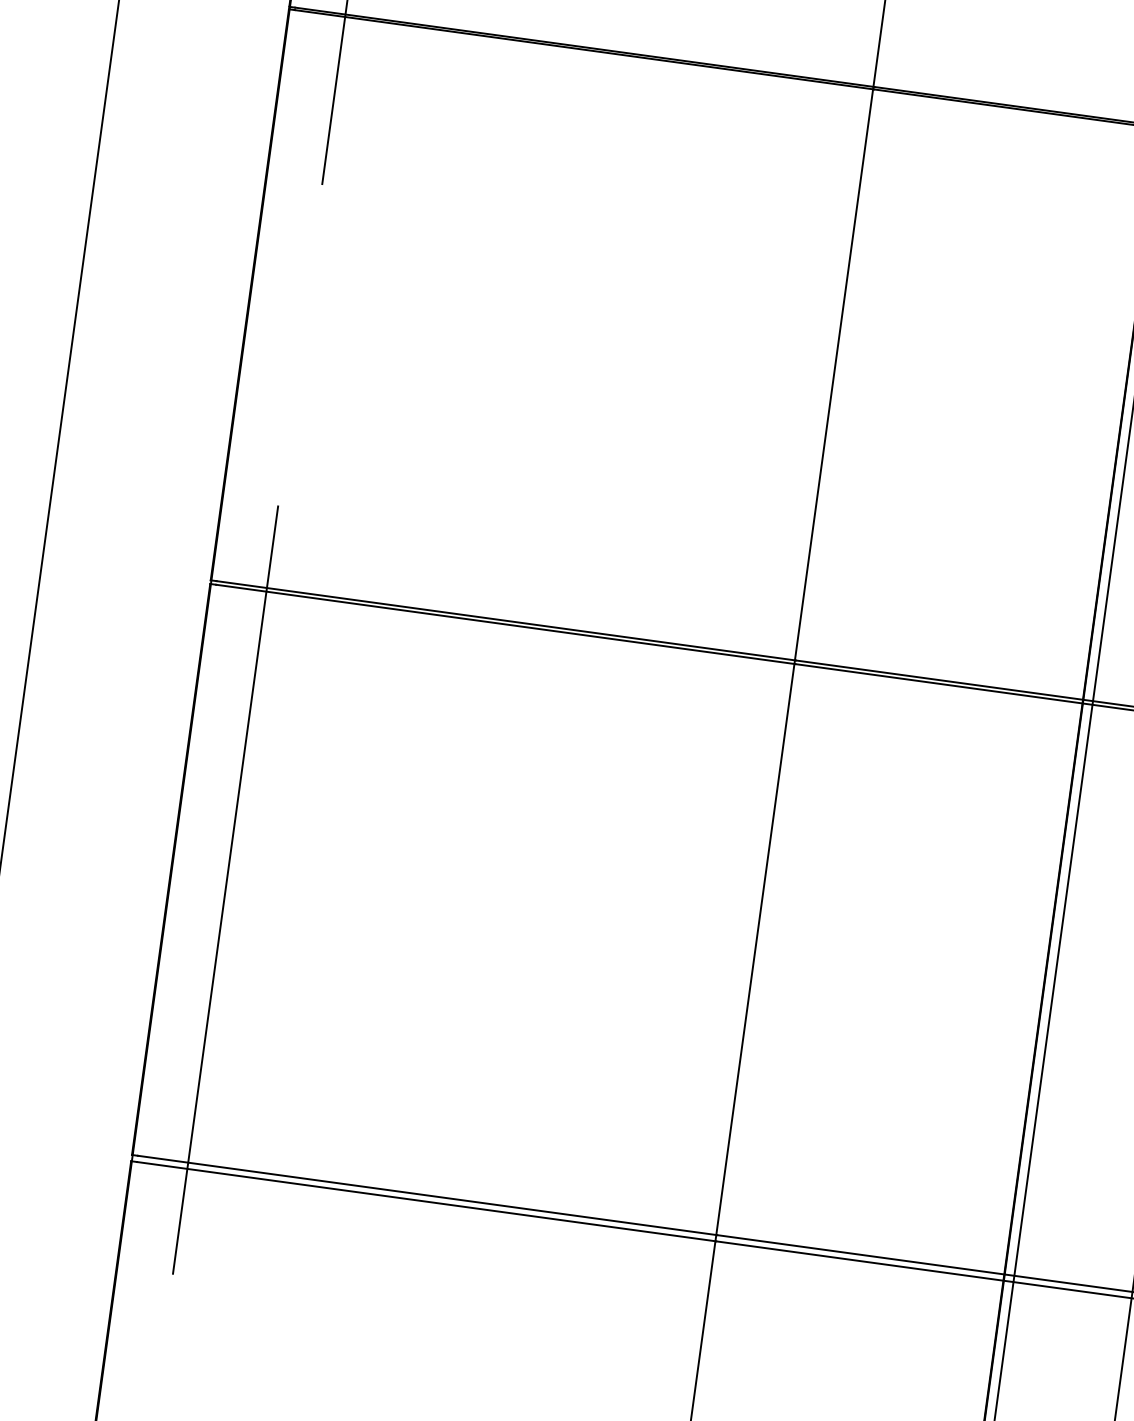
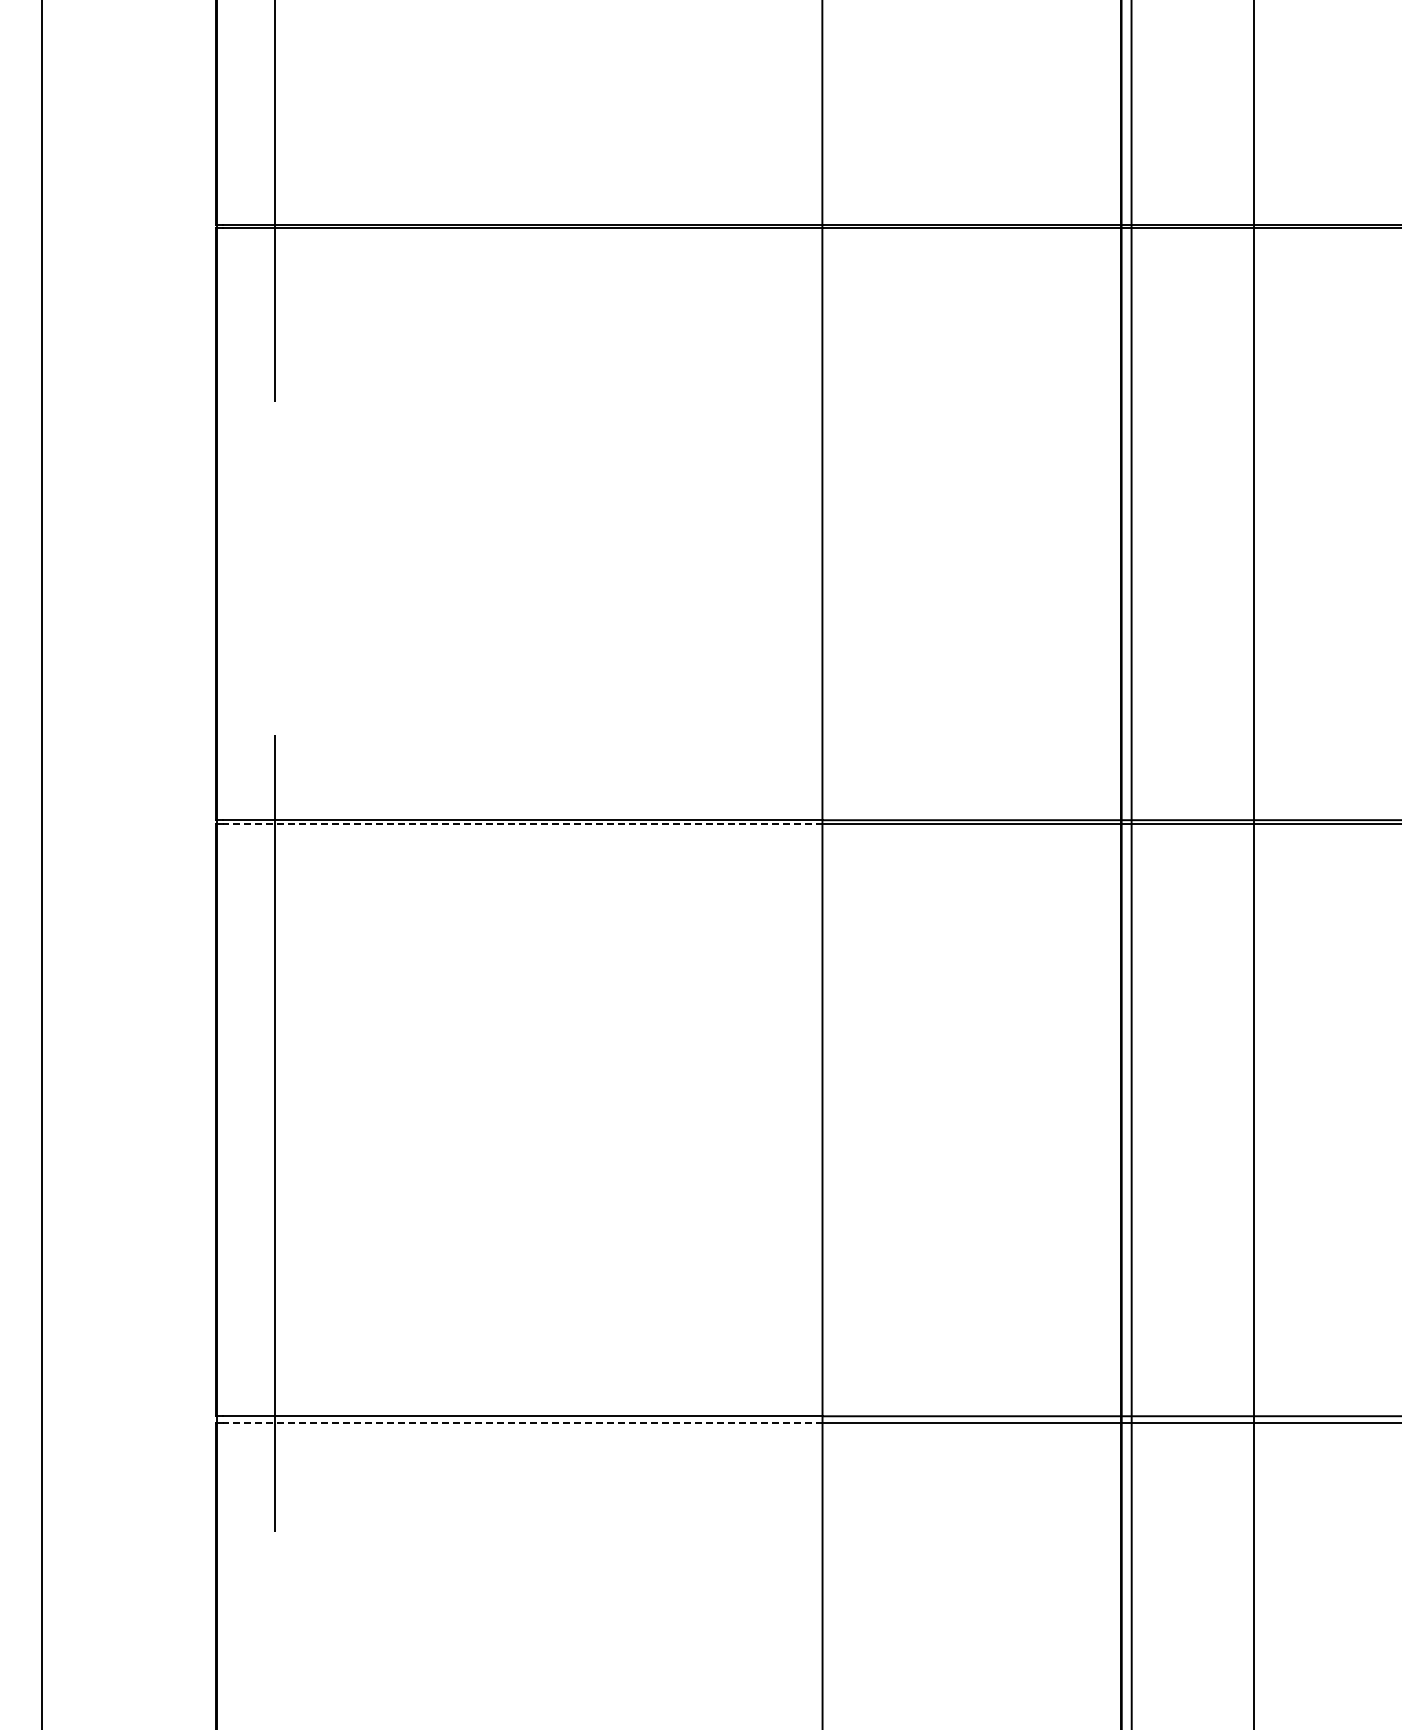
line: (505, 624) -> (522, 824), solid -> dashed
line: (426, 1201) -> (522, 1422), solid -> dashed

